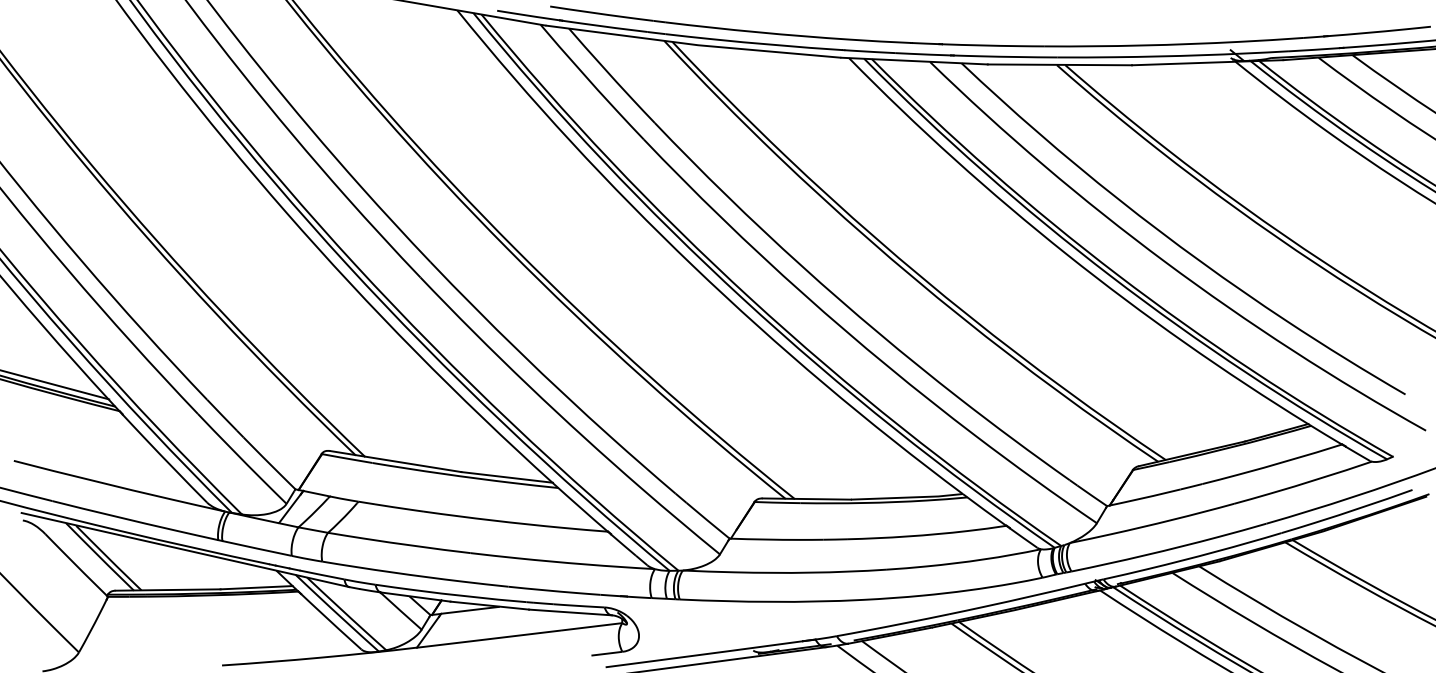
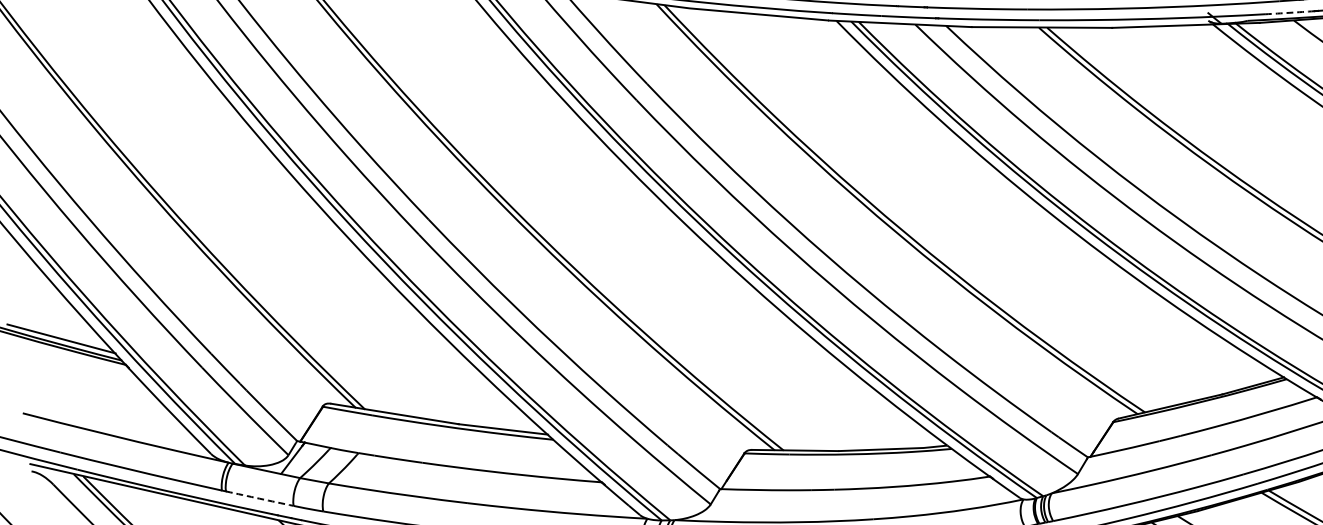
arc: (1314, 49) -> (1289, 12), solid -> dashed
arc: (257, 548) -> (260, 498), solid -> dashed

